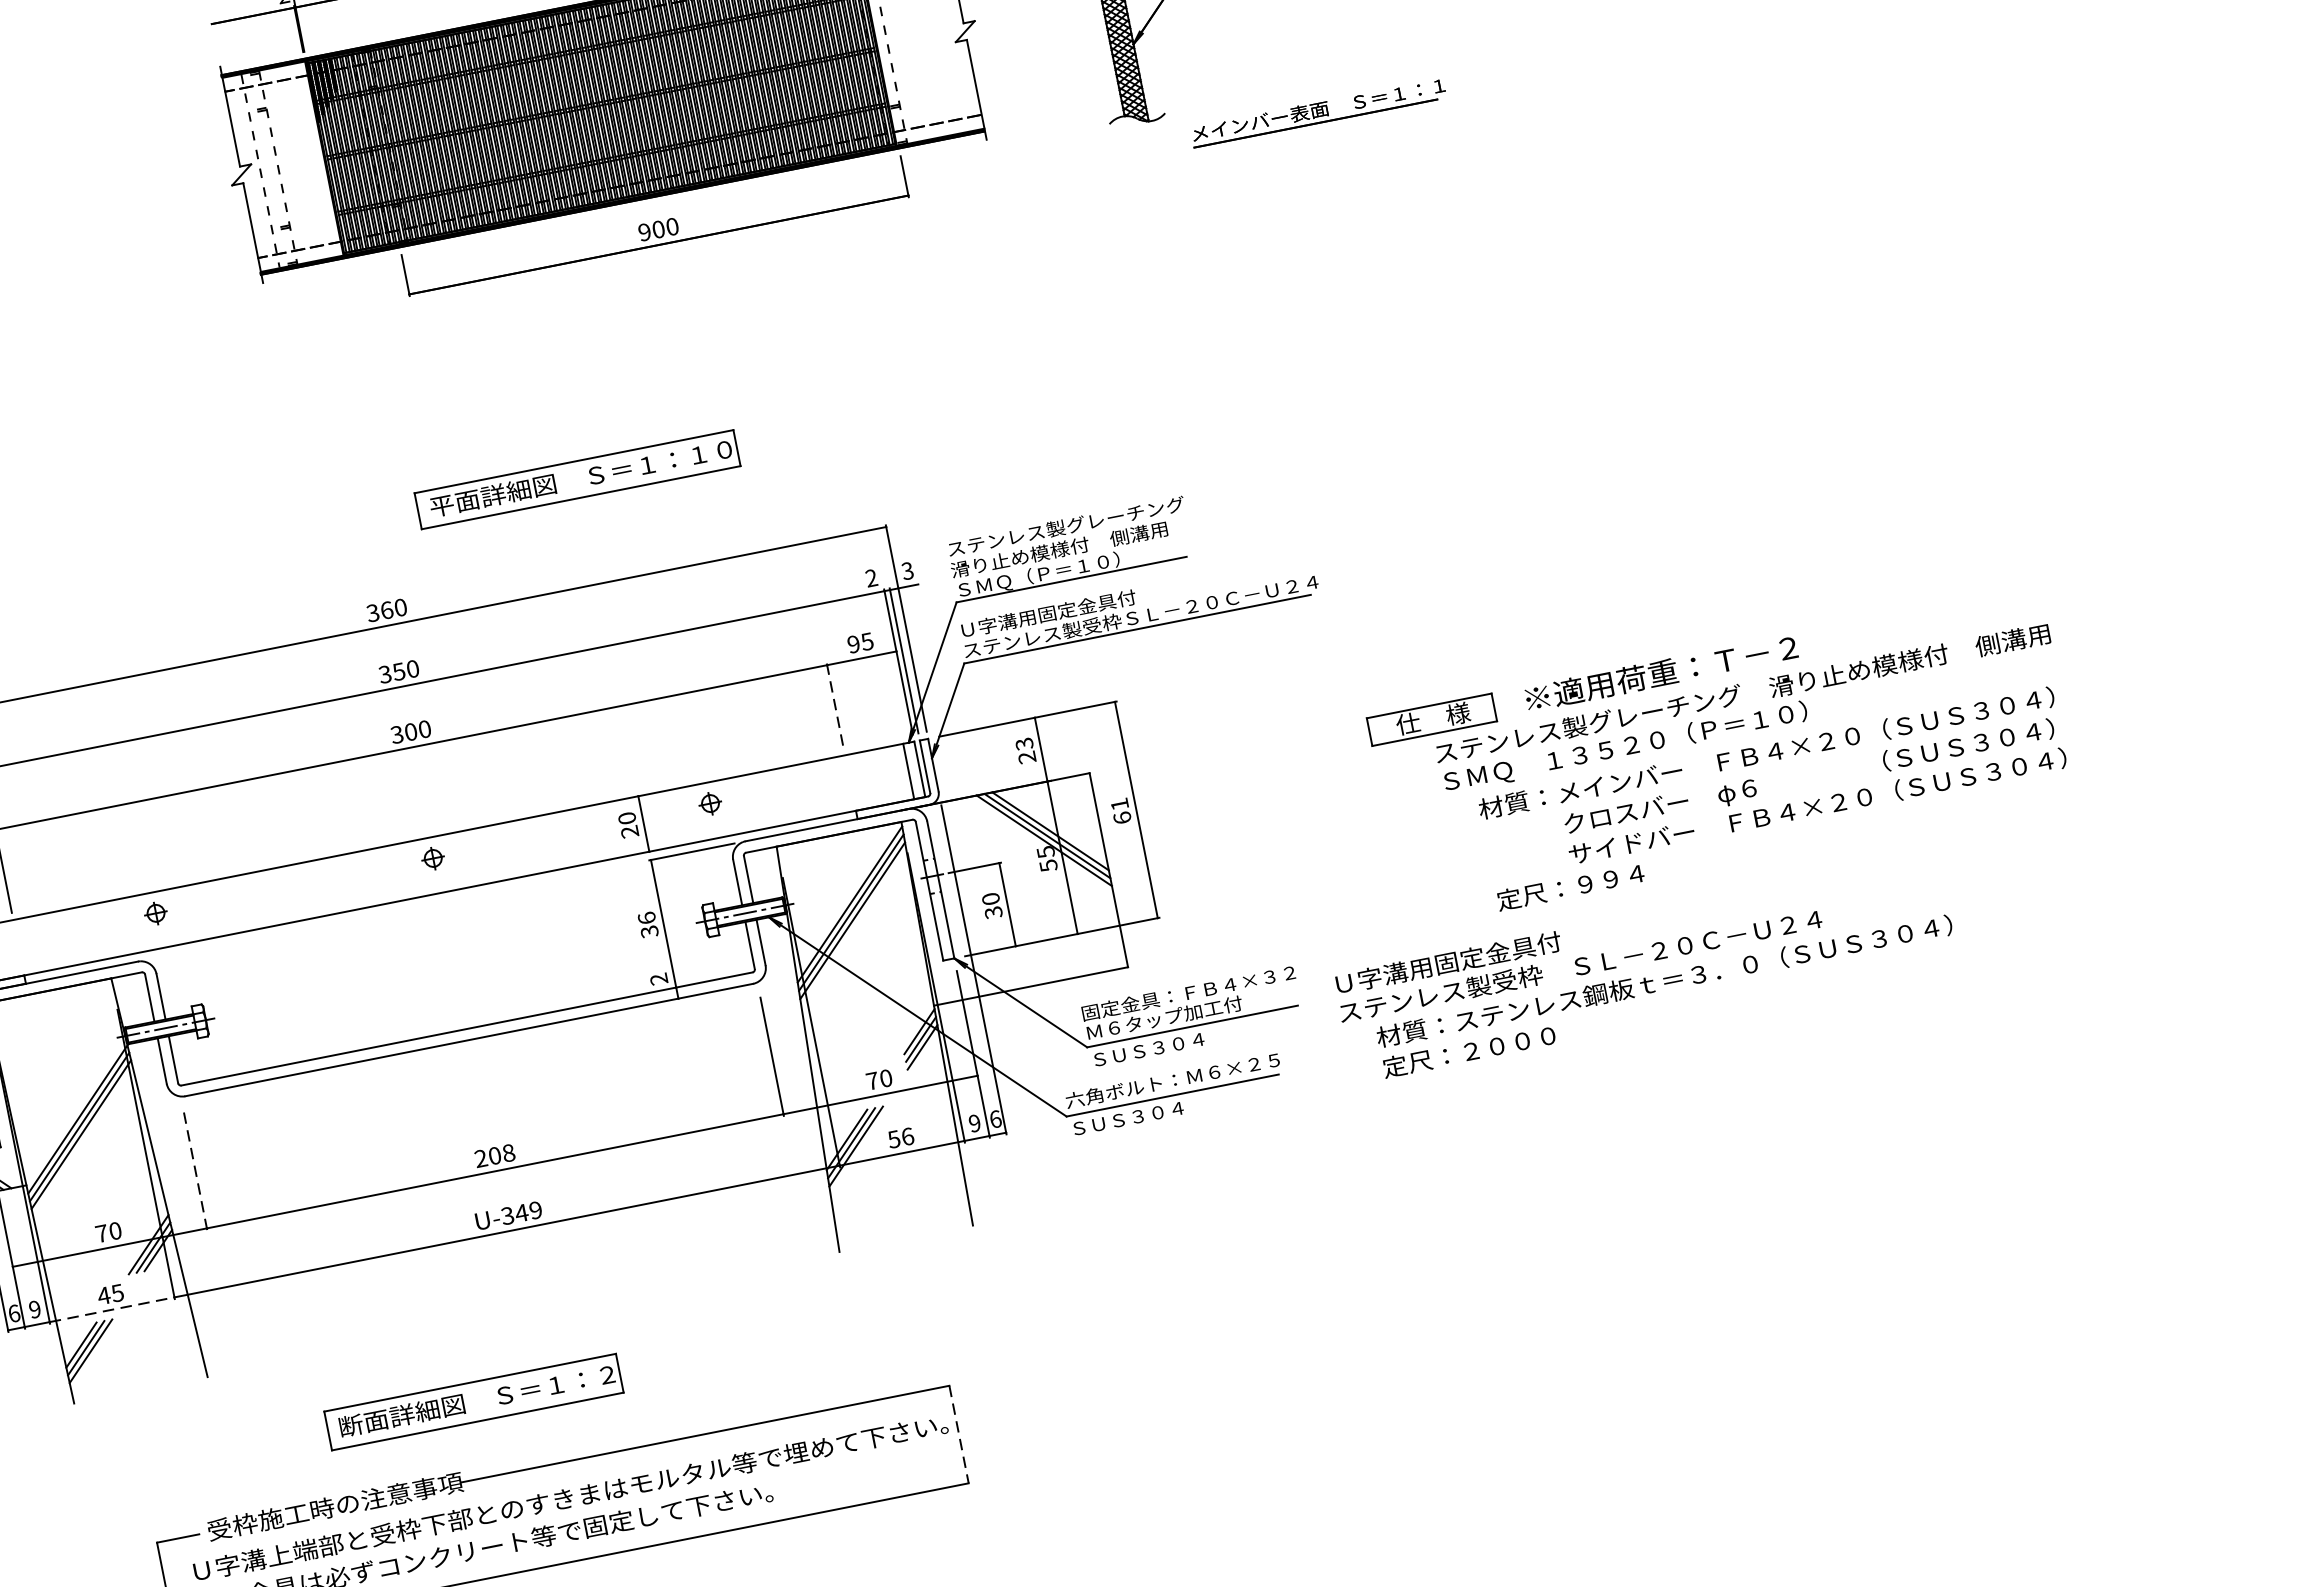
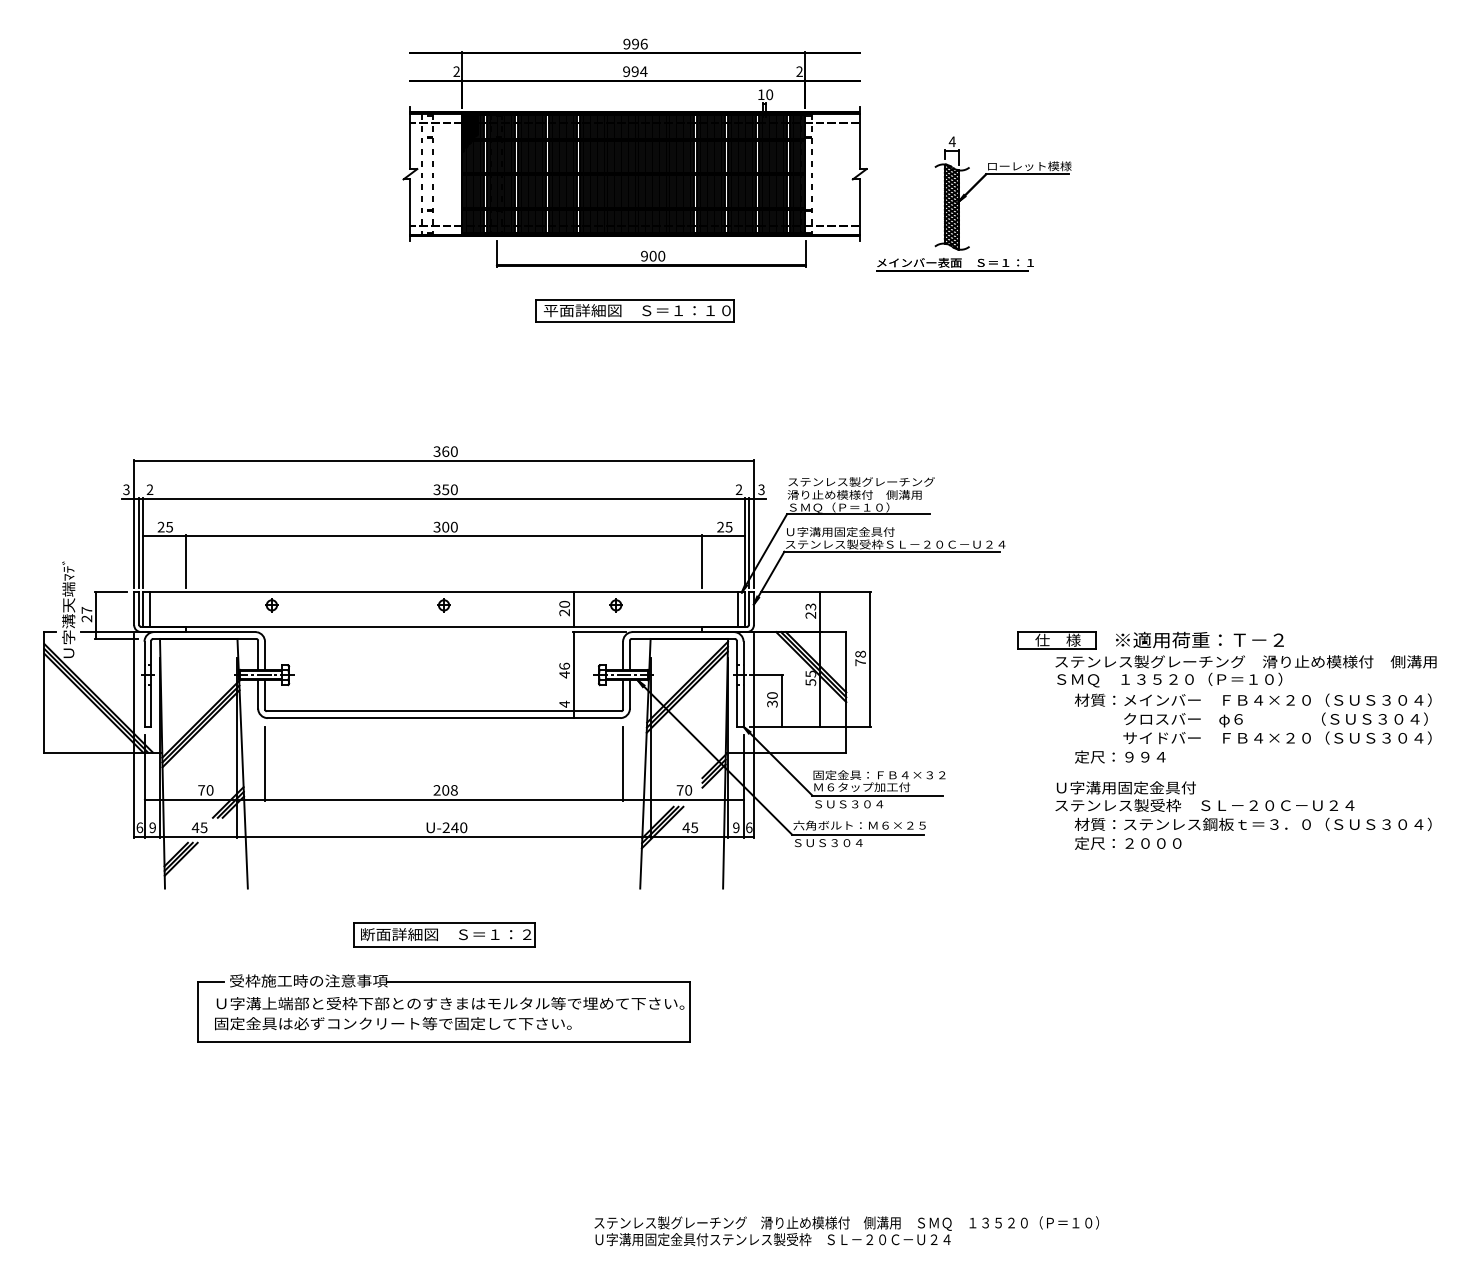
part: (1317, 112) -> (954, 264), moved
part: (576, 478) -> (634, 310), moved
text: (853, 644) -> (720, 527), 95 -> 25
line: (835, 707) -> (702, 562), dashed -> solid
text: (1120, 811) -> (860, 658), 61 -> 78
text: (649, 931) -> (564, 674), 36 -> 46
text: (1646, 969) -> (1243, 815), moved
text: (658, 978) -> (564, 703), 2 -> 4
text: (901, 1137) -> (690, 827), 56 -> 45
line: (196, 1170) -> (265, 763), dashed -> solid
text: (520, 1212) -> (454, 827), U-349 -> U-240
line: (111, 1310) -> (198, 837), dashed -> solid
part: (474, 1401) -> (444, 934), moved
line: (959, 1435) -> (690, 1012), dashed -> solid

